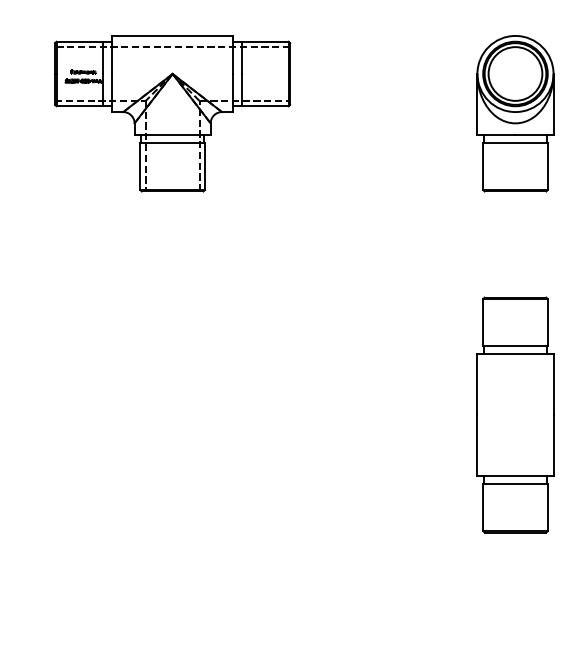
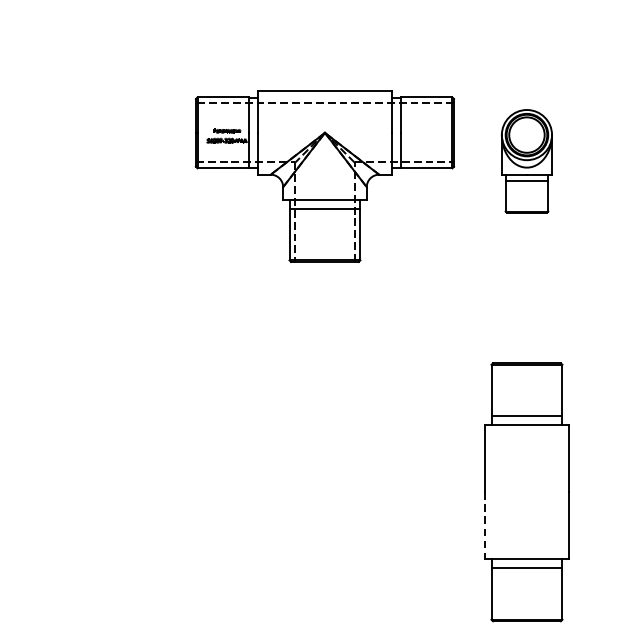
part: (172, 113) -> (324, 176), moved
part: (515, 113) -> (526, 160), size x0.6
line: (477, 445) -> (485, 525), solid -> dashed

